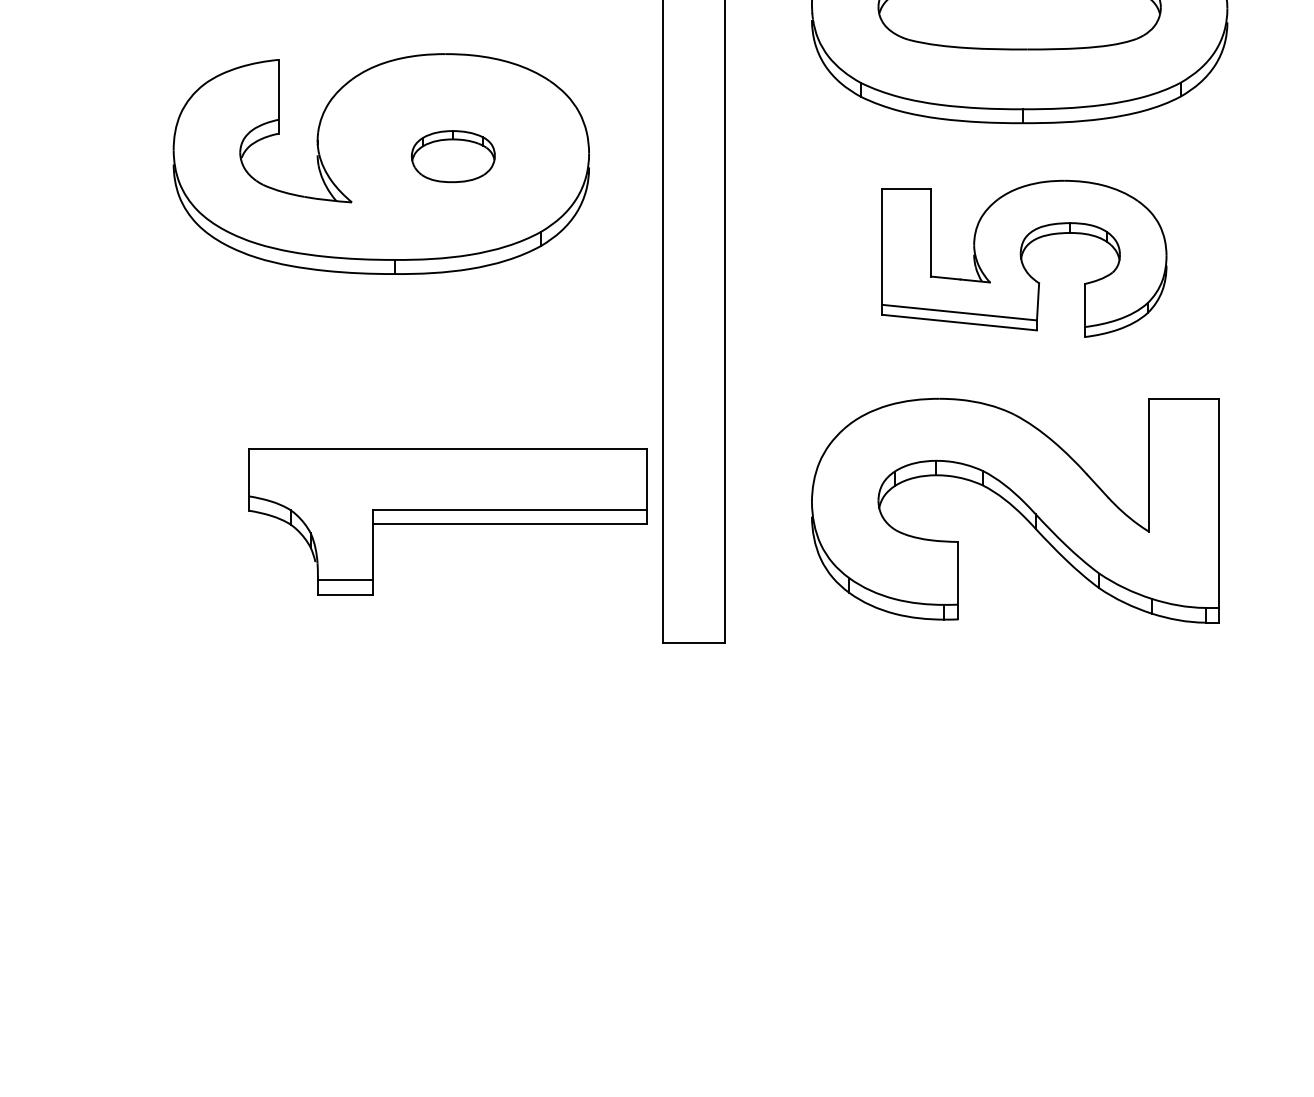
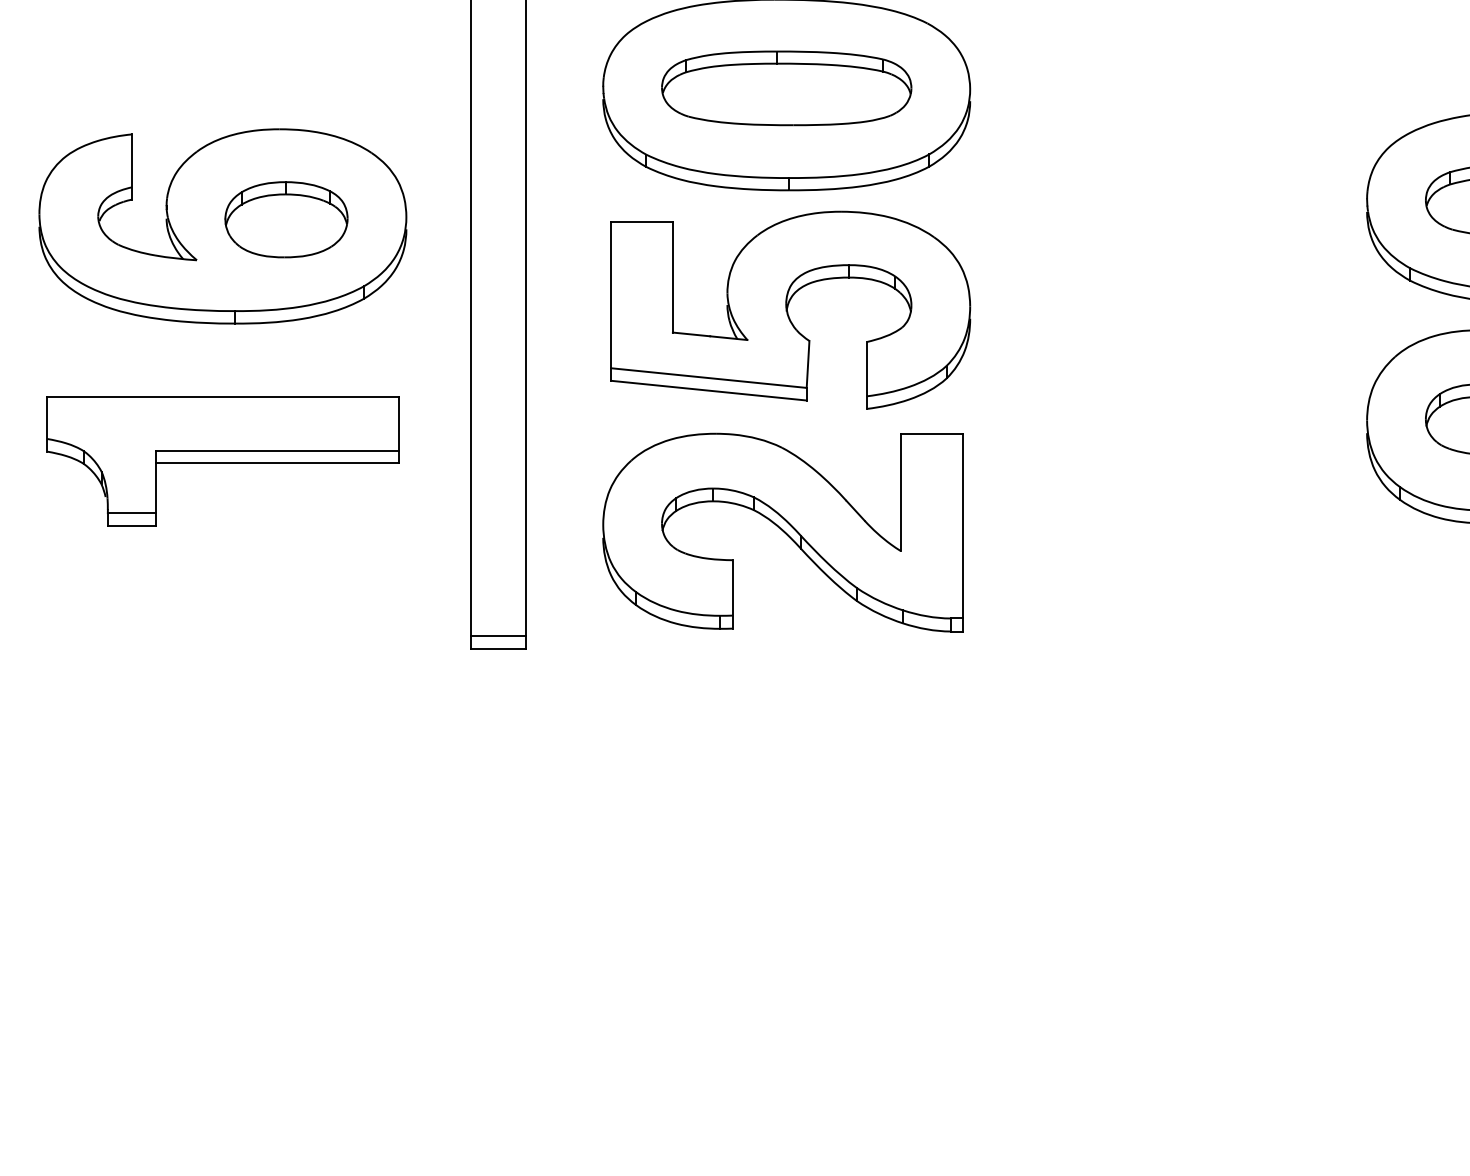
part: (453, 156) -> (286, 219), size x1.67
part: (1023, 258) -> (790, 309), size x1.43
part: (447, 521) -> (222, 461), moved
line: (693, 628) -> (498, 636), added

